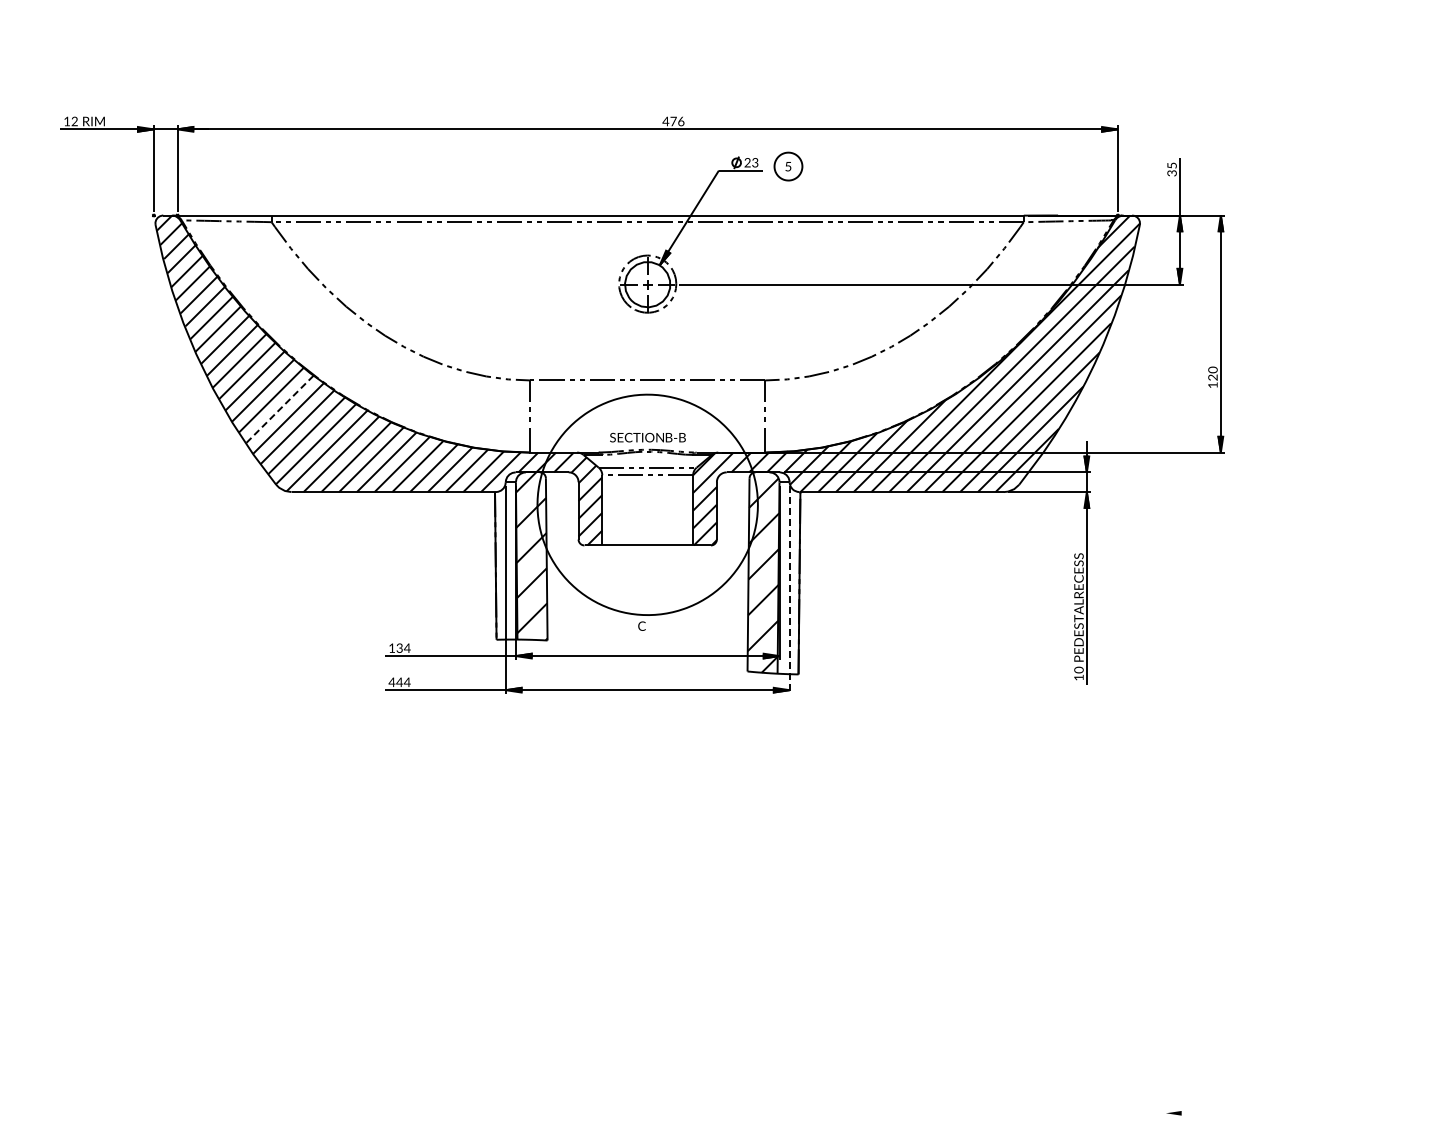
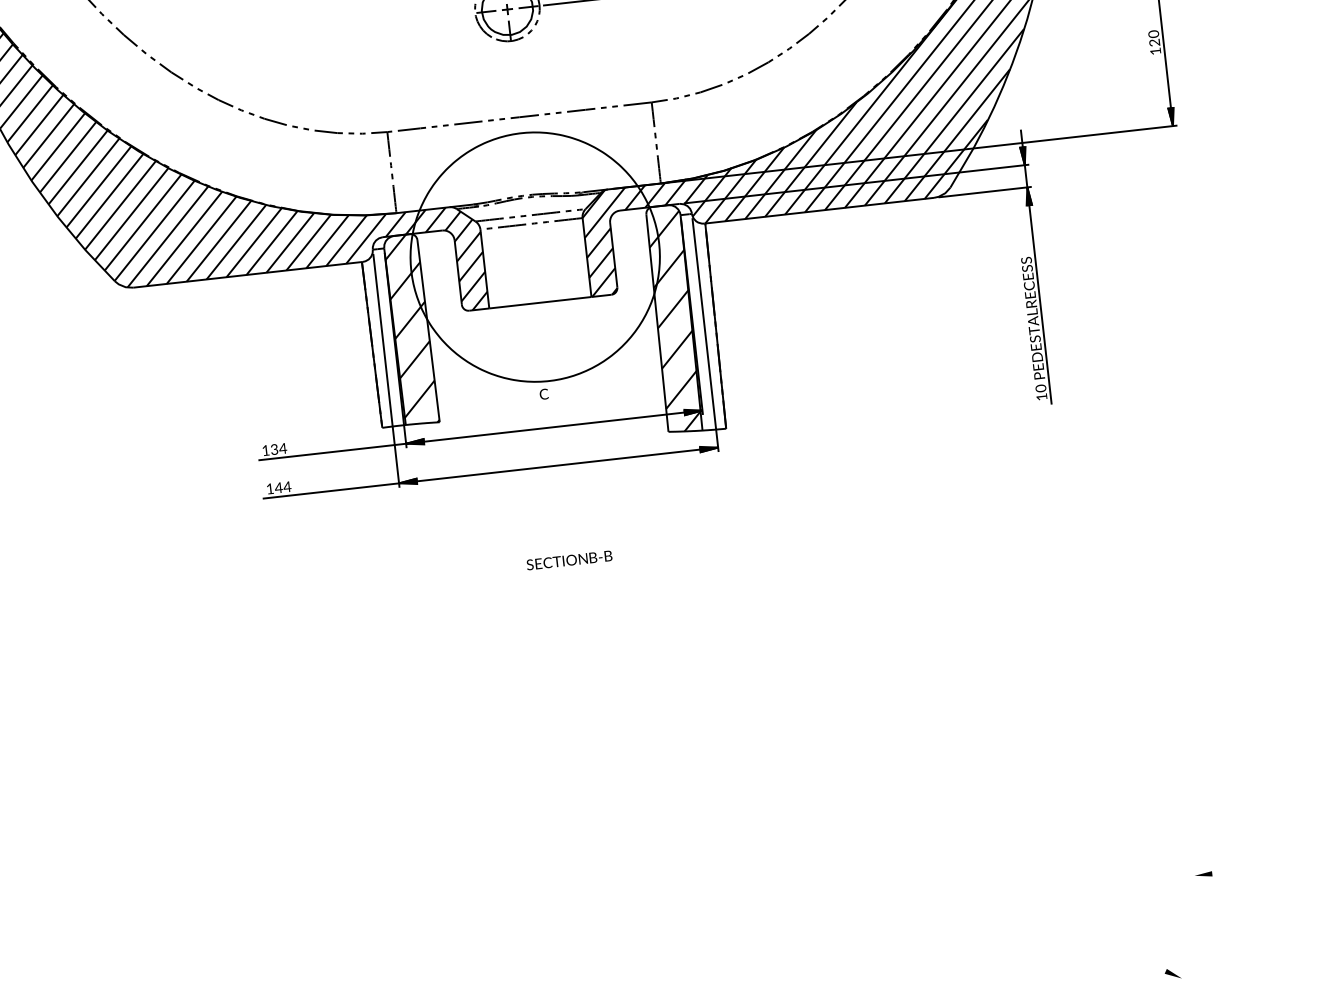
line: (279, 409) -> (109, 196), dashed -> solid
text: (647, 437) -> (568, 560), moved
line: (789, 590) -> (705, 335), dashed -> solid
text: (391, 681) -> (269, 488), 444 -> 144

